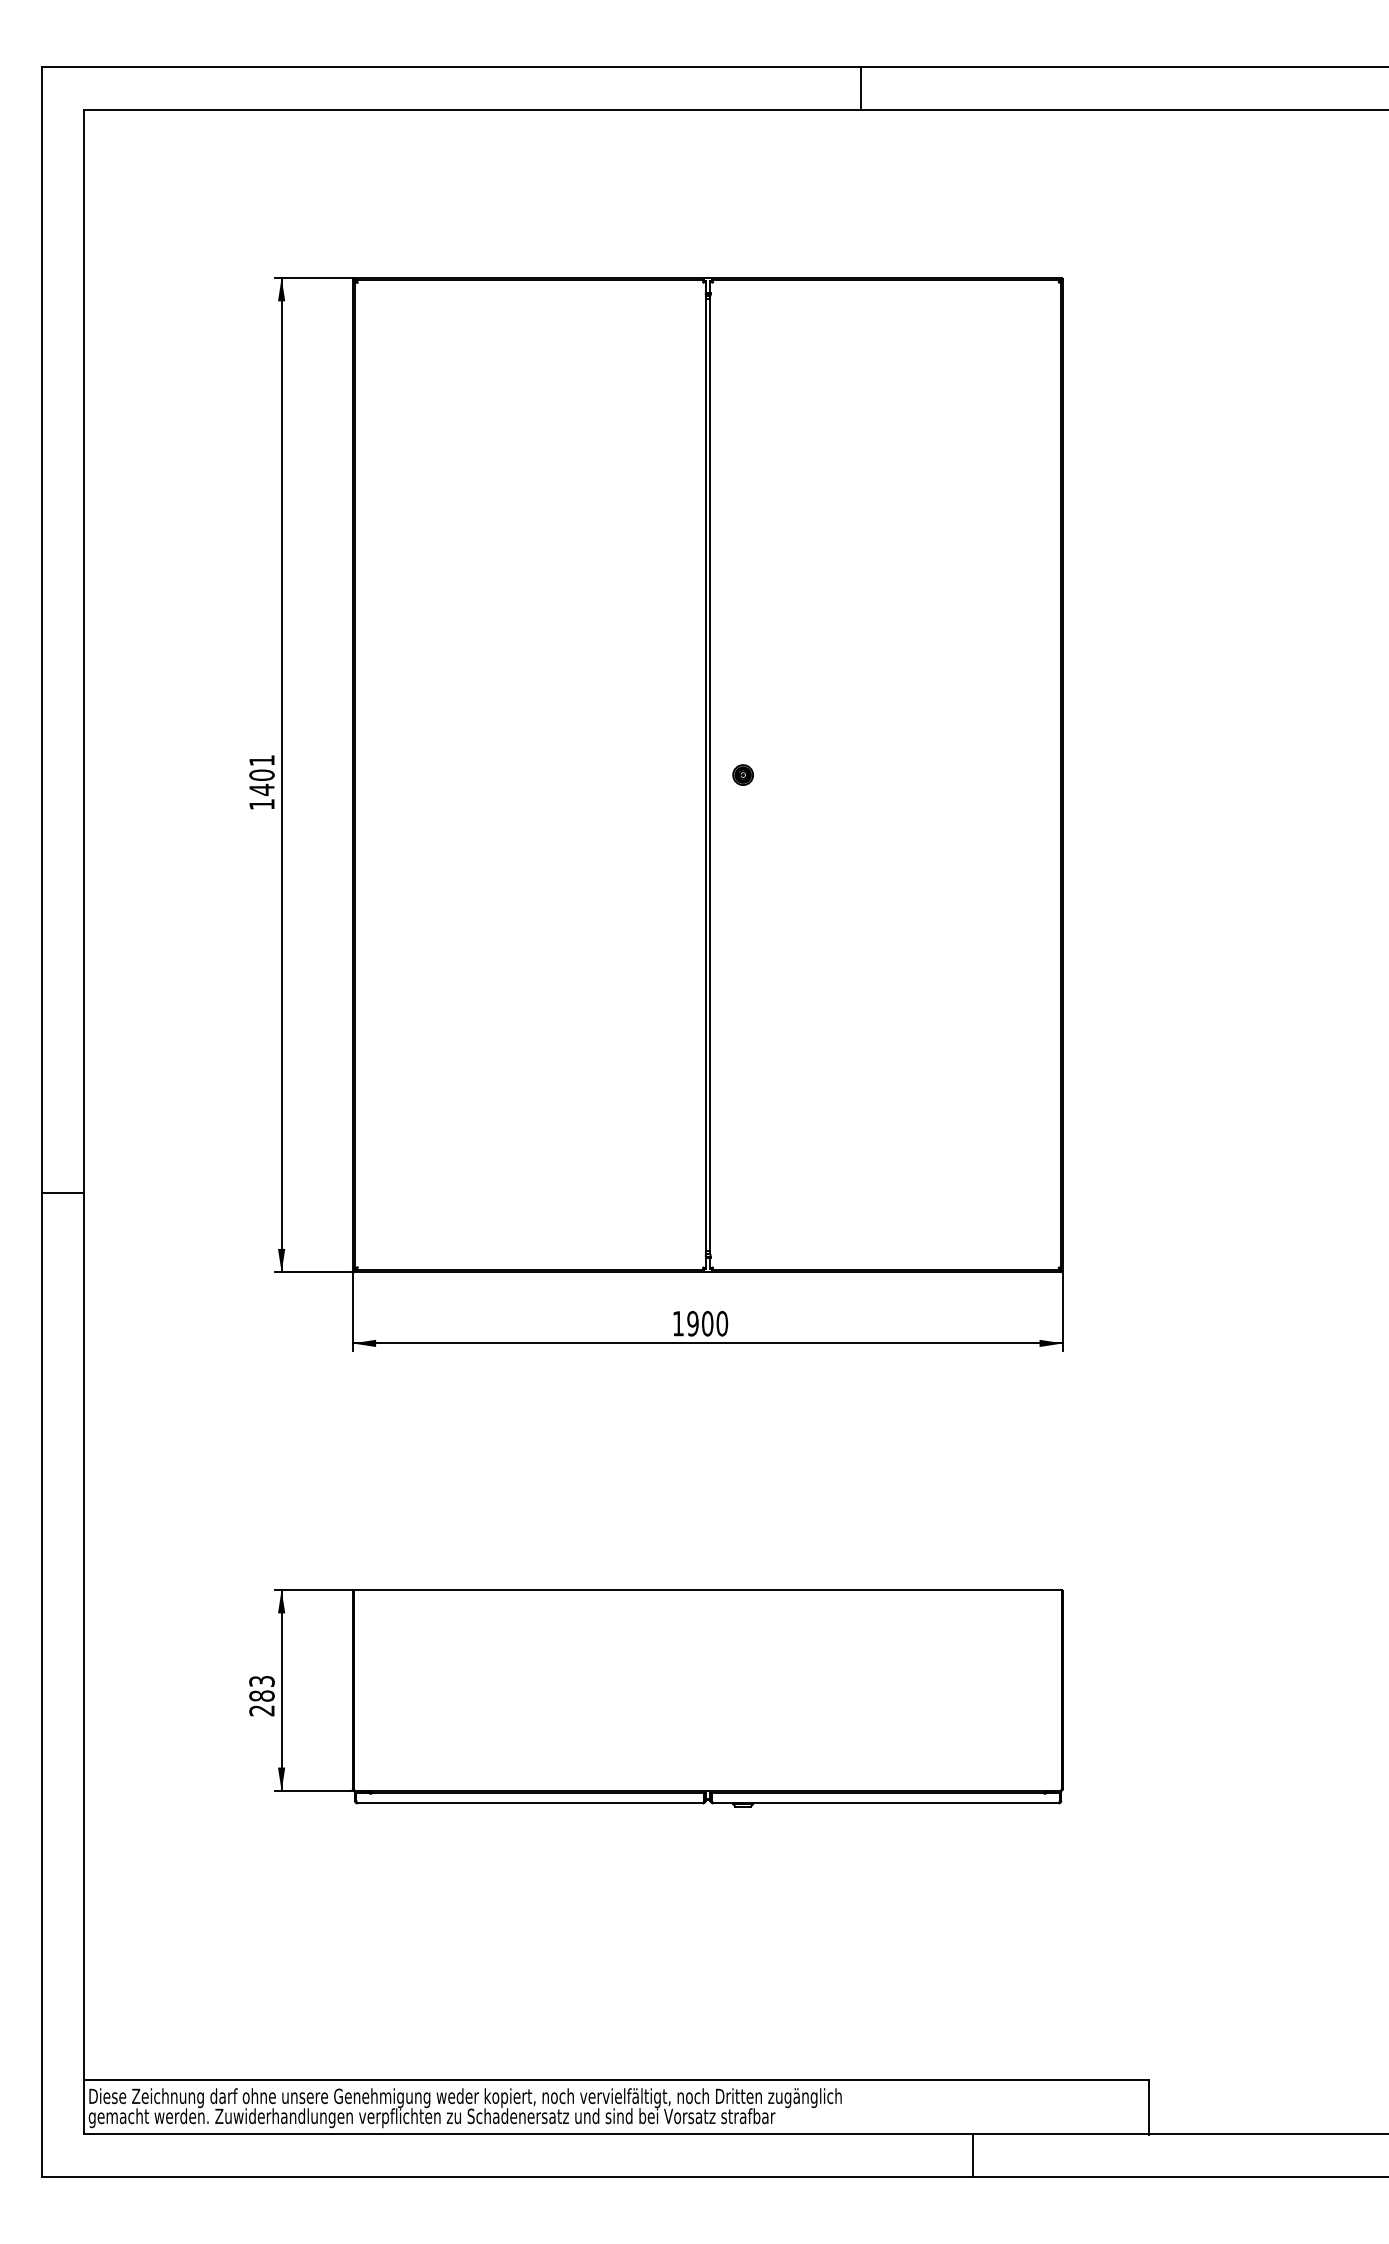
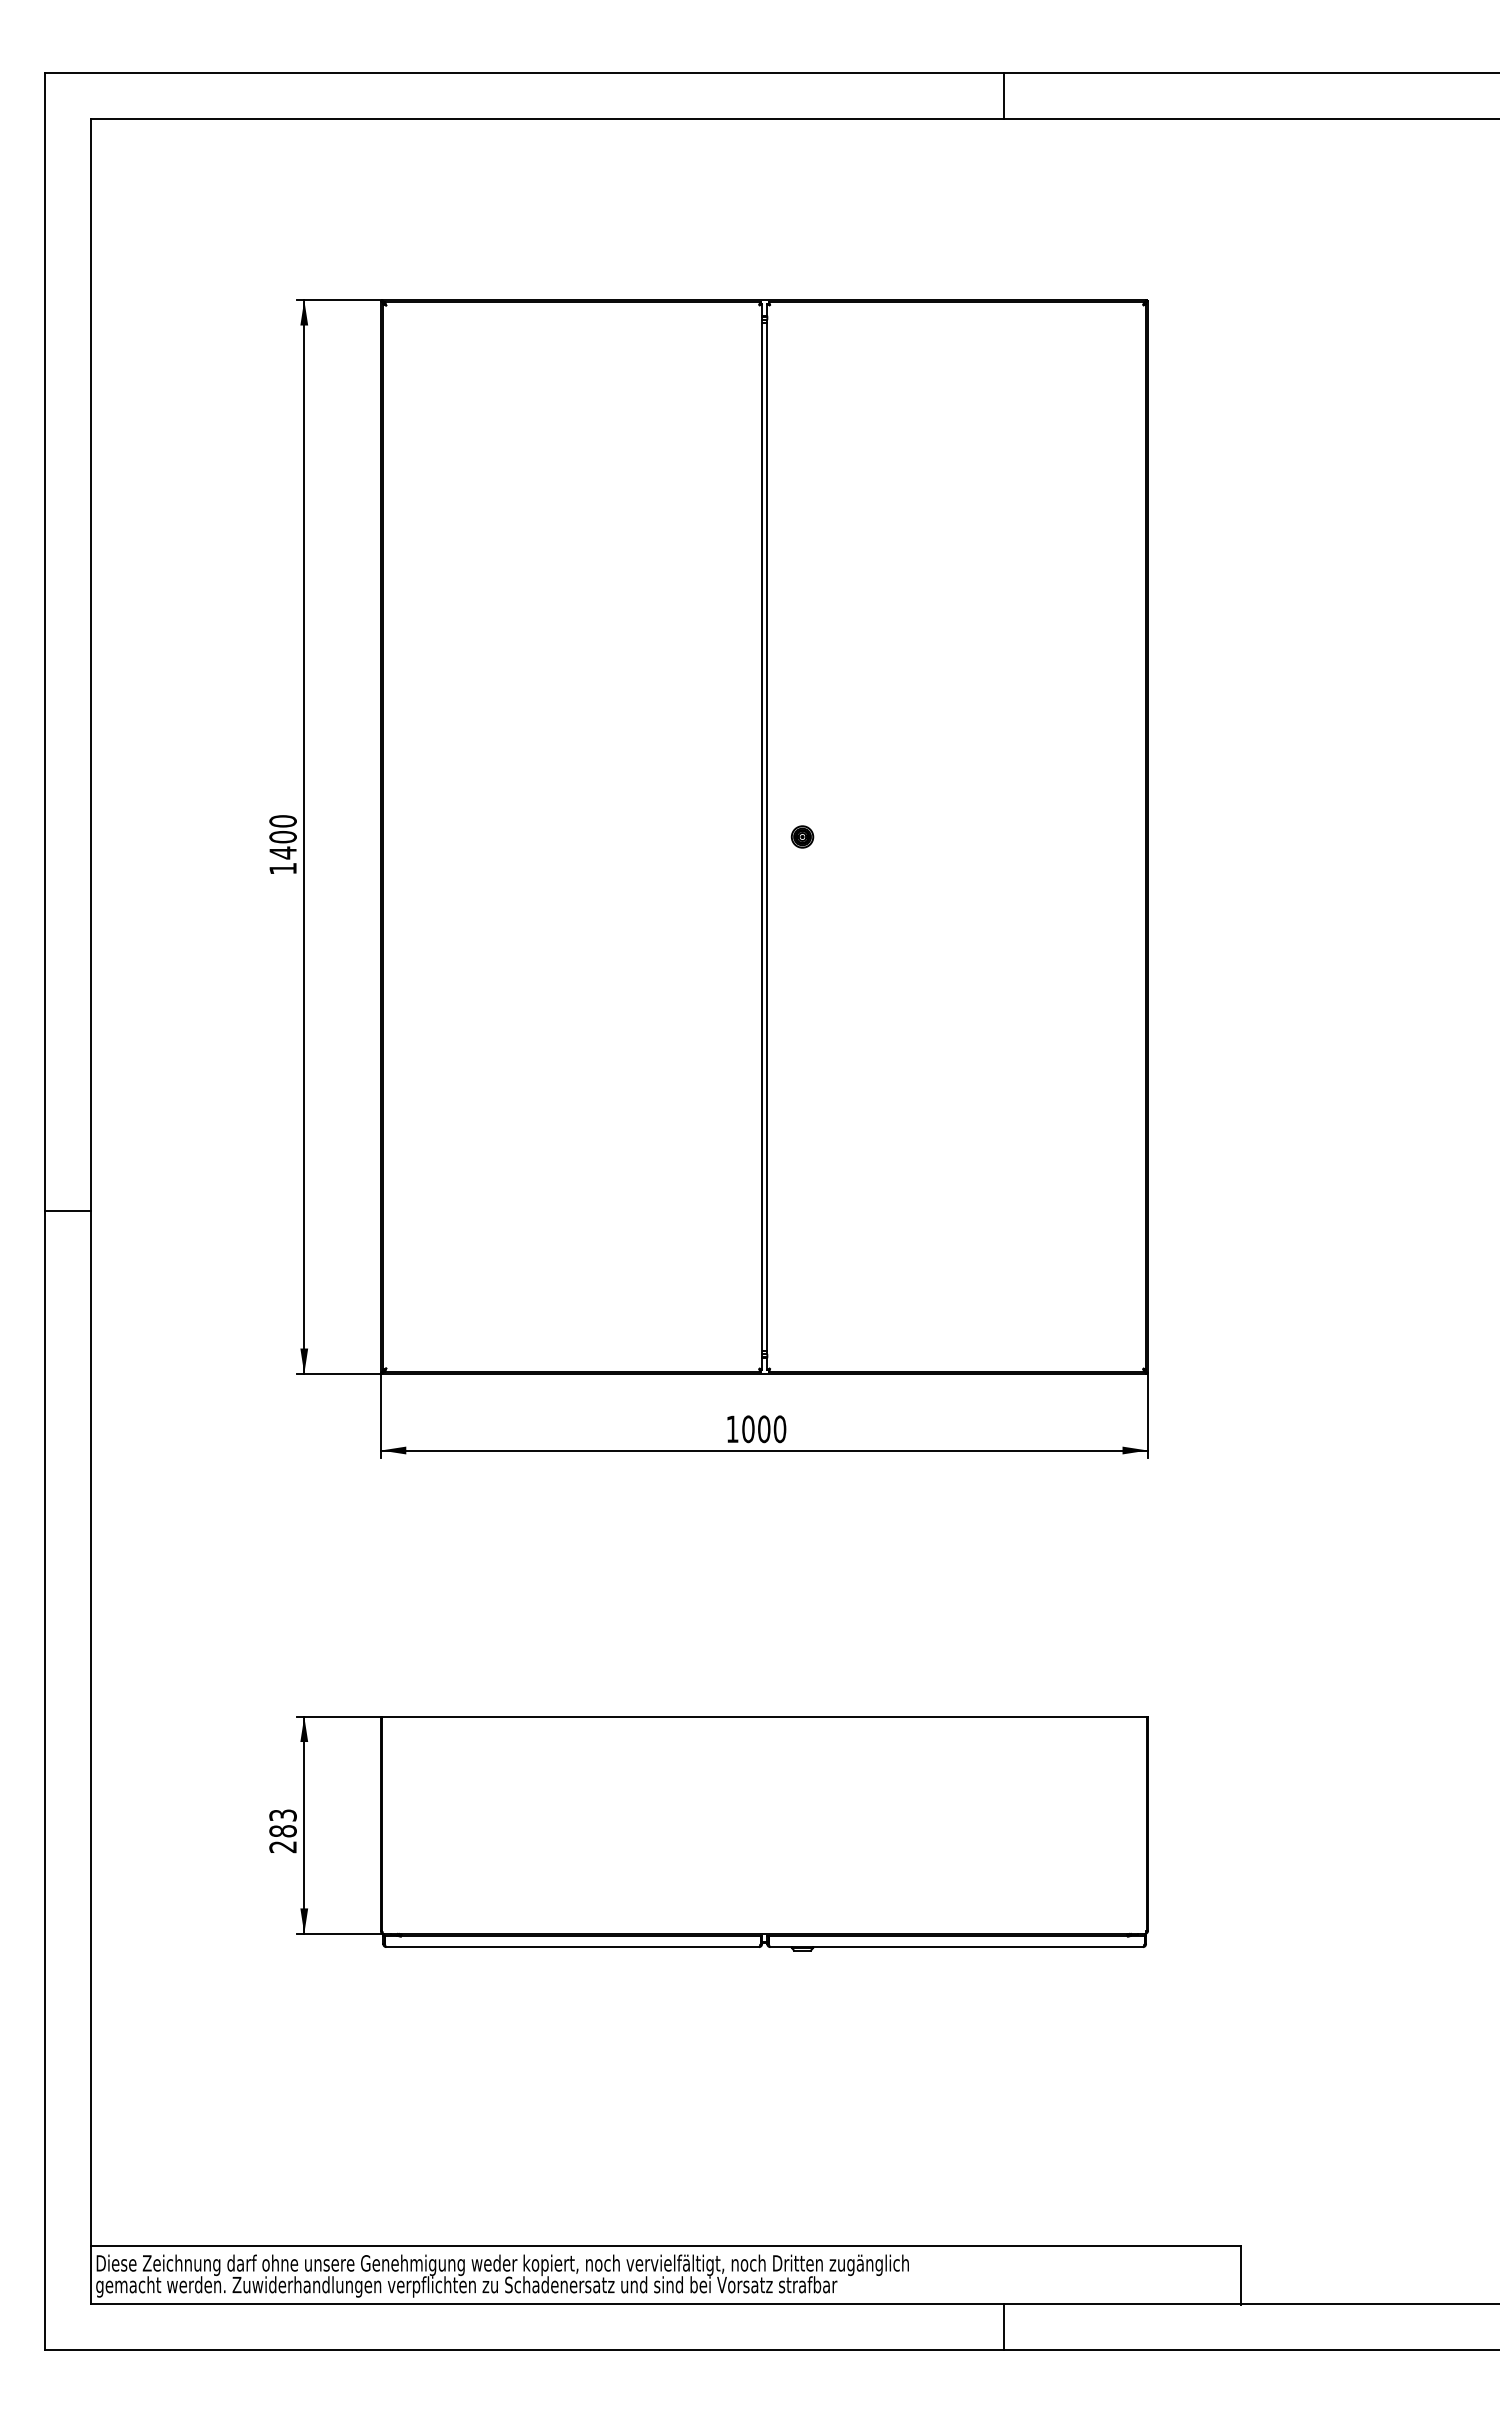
line: (860, 88) -> (1003, 95), moved
text: (261, 760) -> (282, 821), 1401 -> 1400
line: (63, 1193) -> (68, 1211), moved
text: (693, 1323) -> (748, 1429), 1900 -> 1000
line: (972, 2155) -> (1003, 2327), moved

